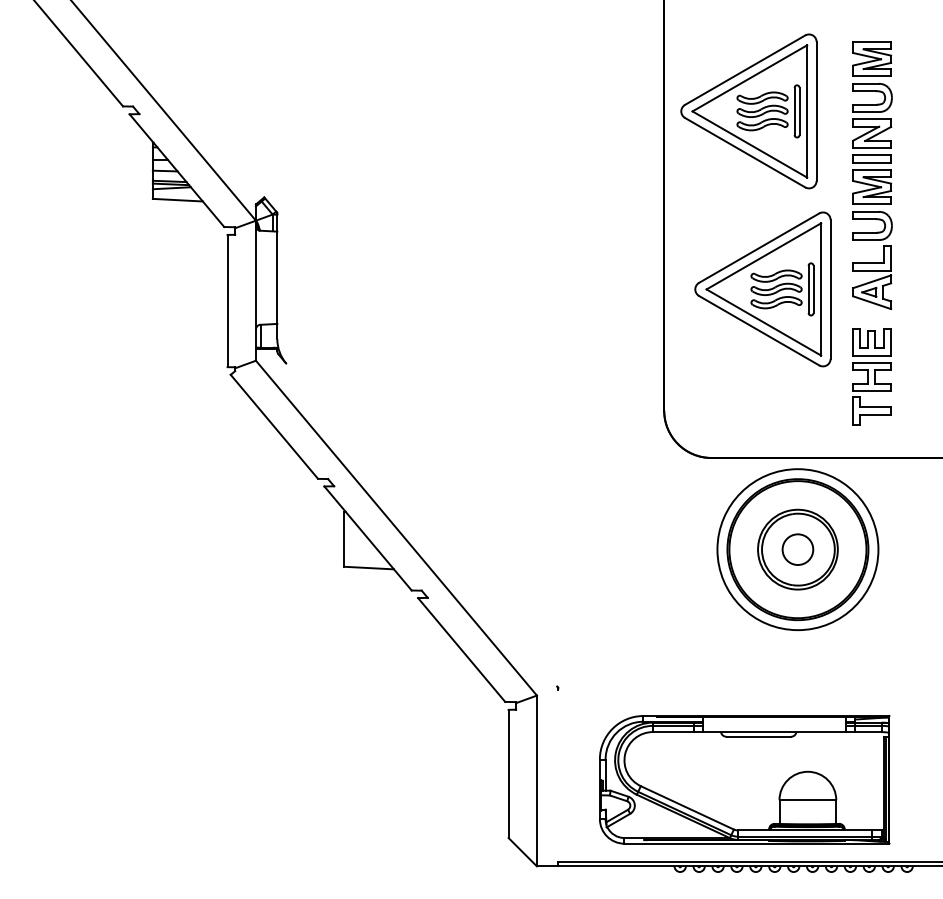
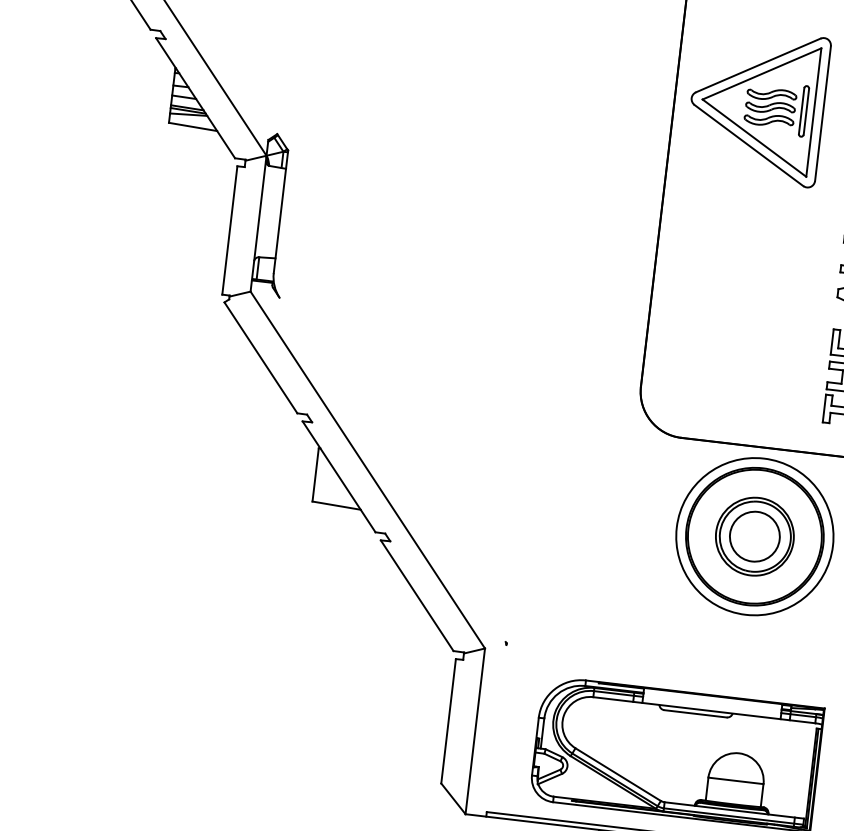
part: (762, 289) -> (750, 280), removed
circle: (797, 549) -> (754, 536), size x1.67

